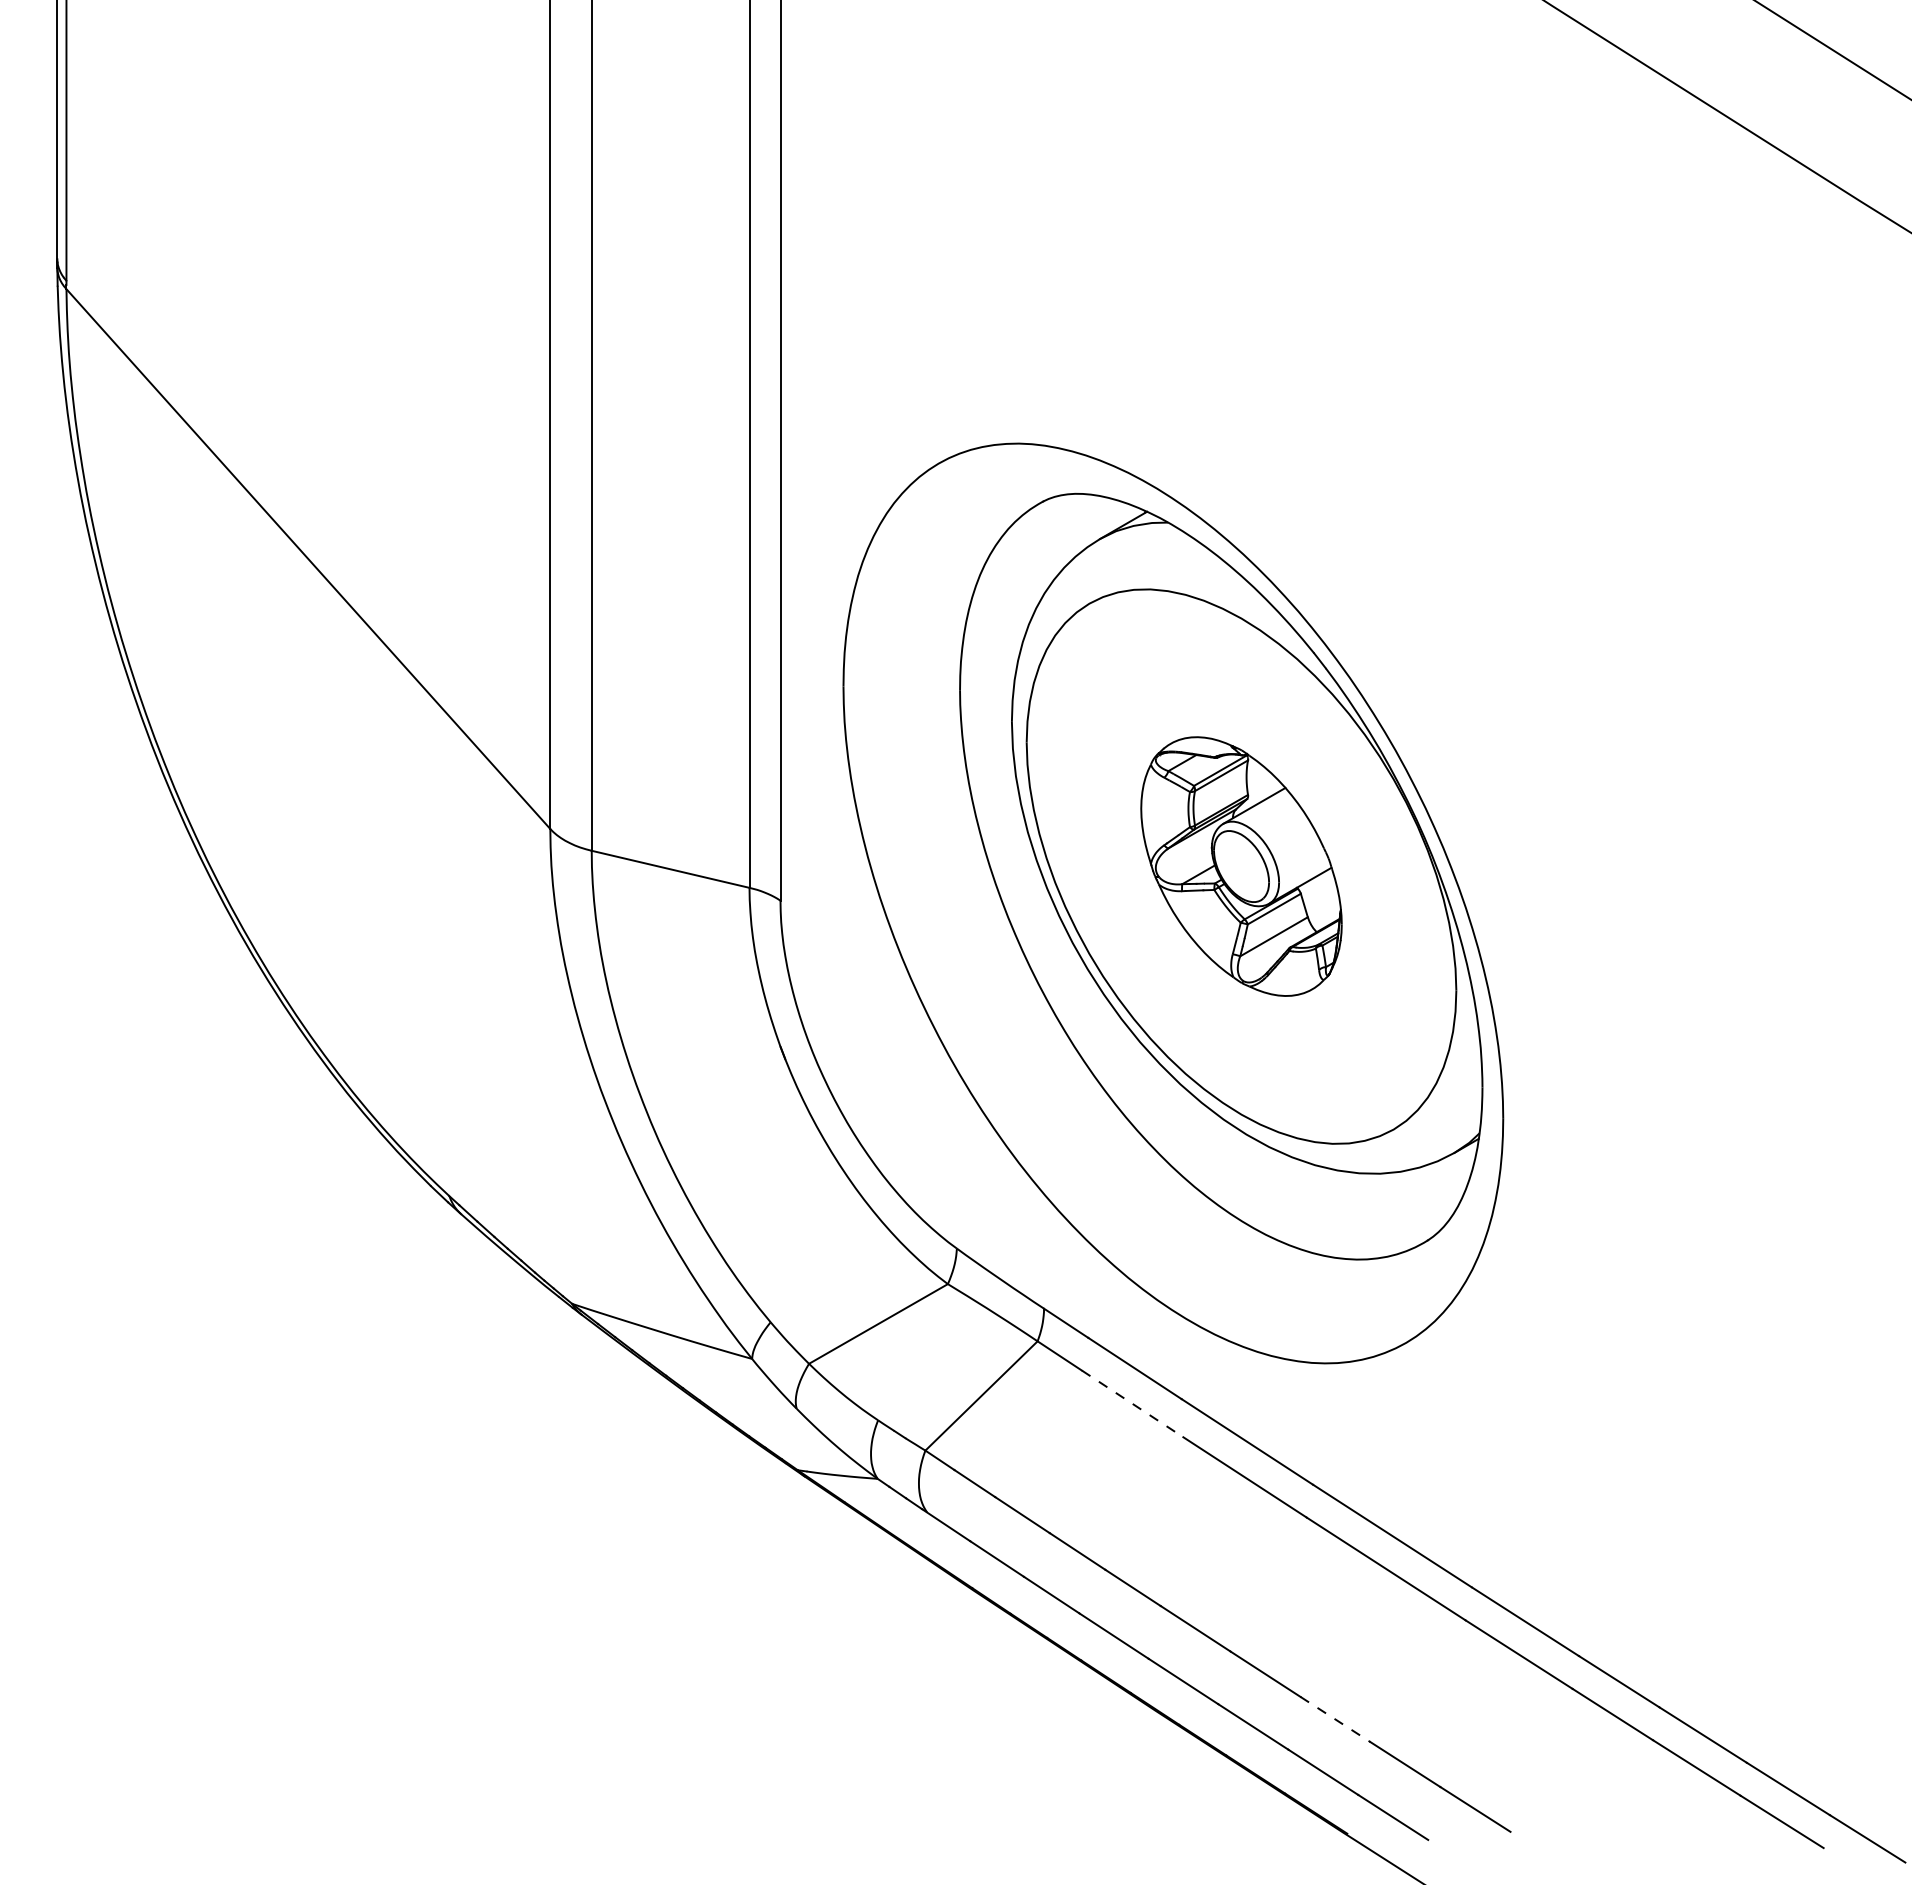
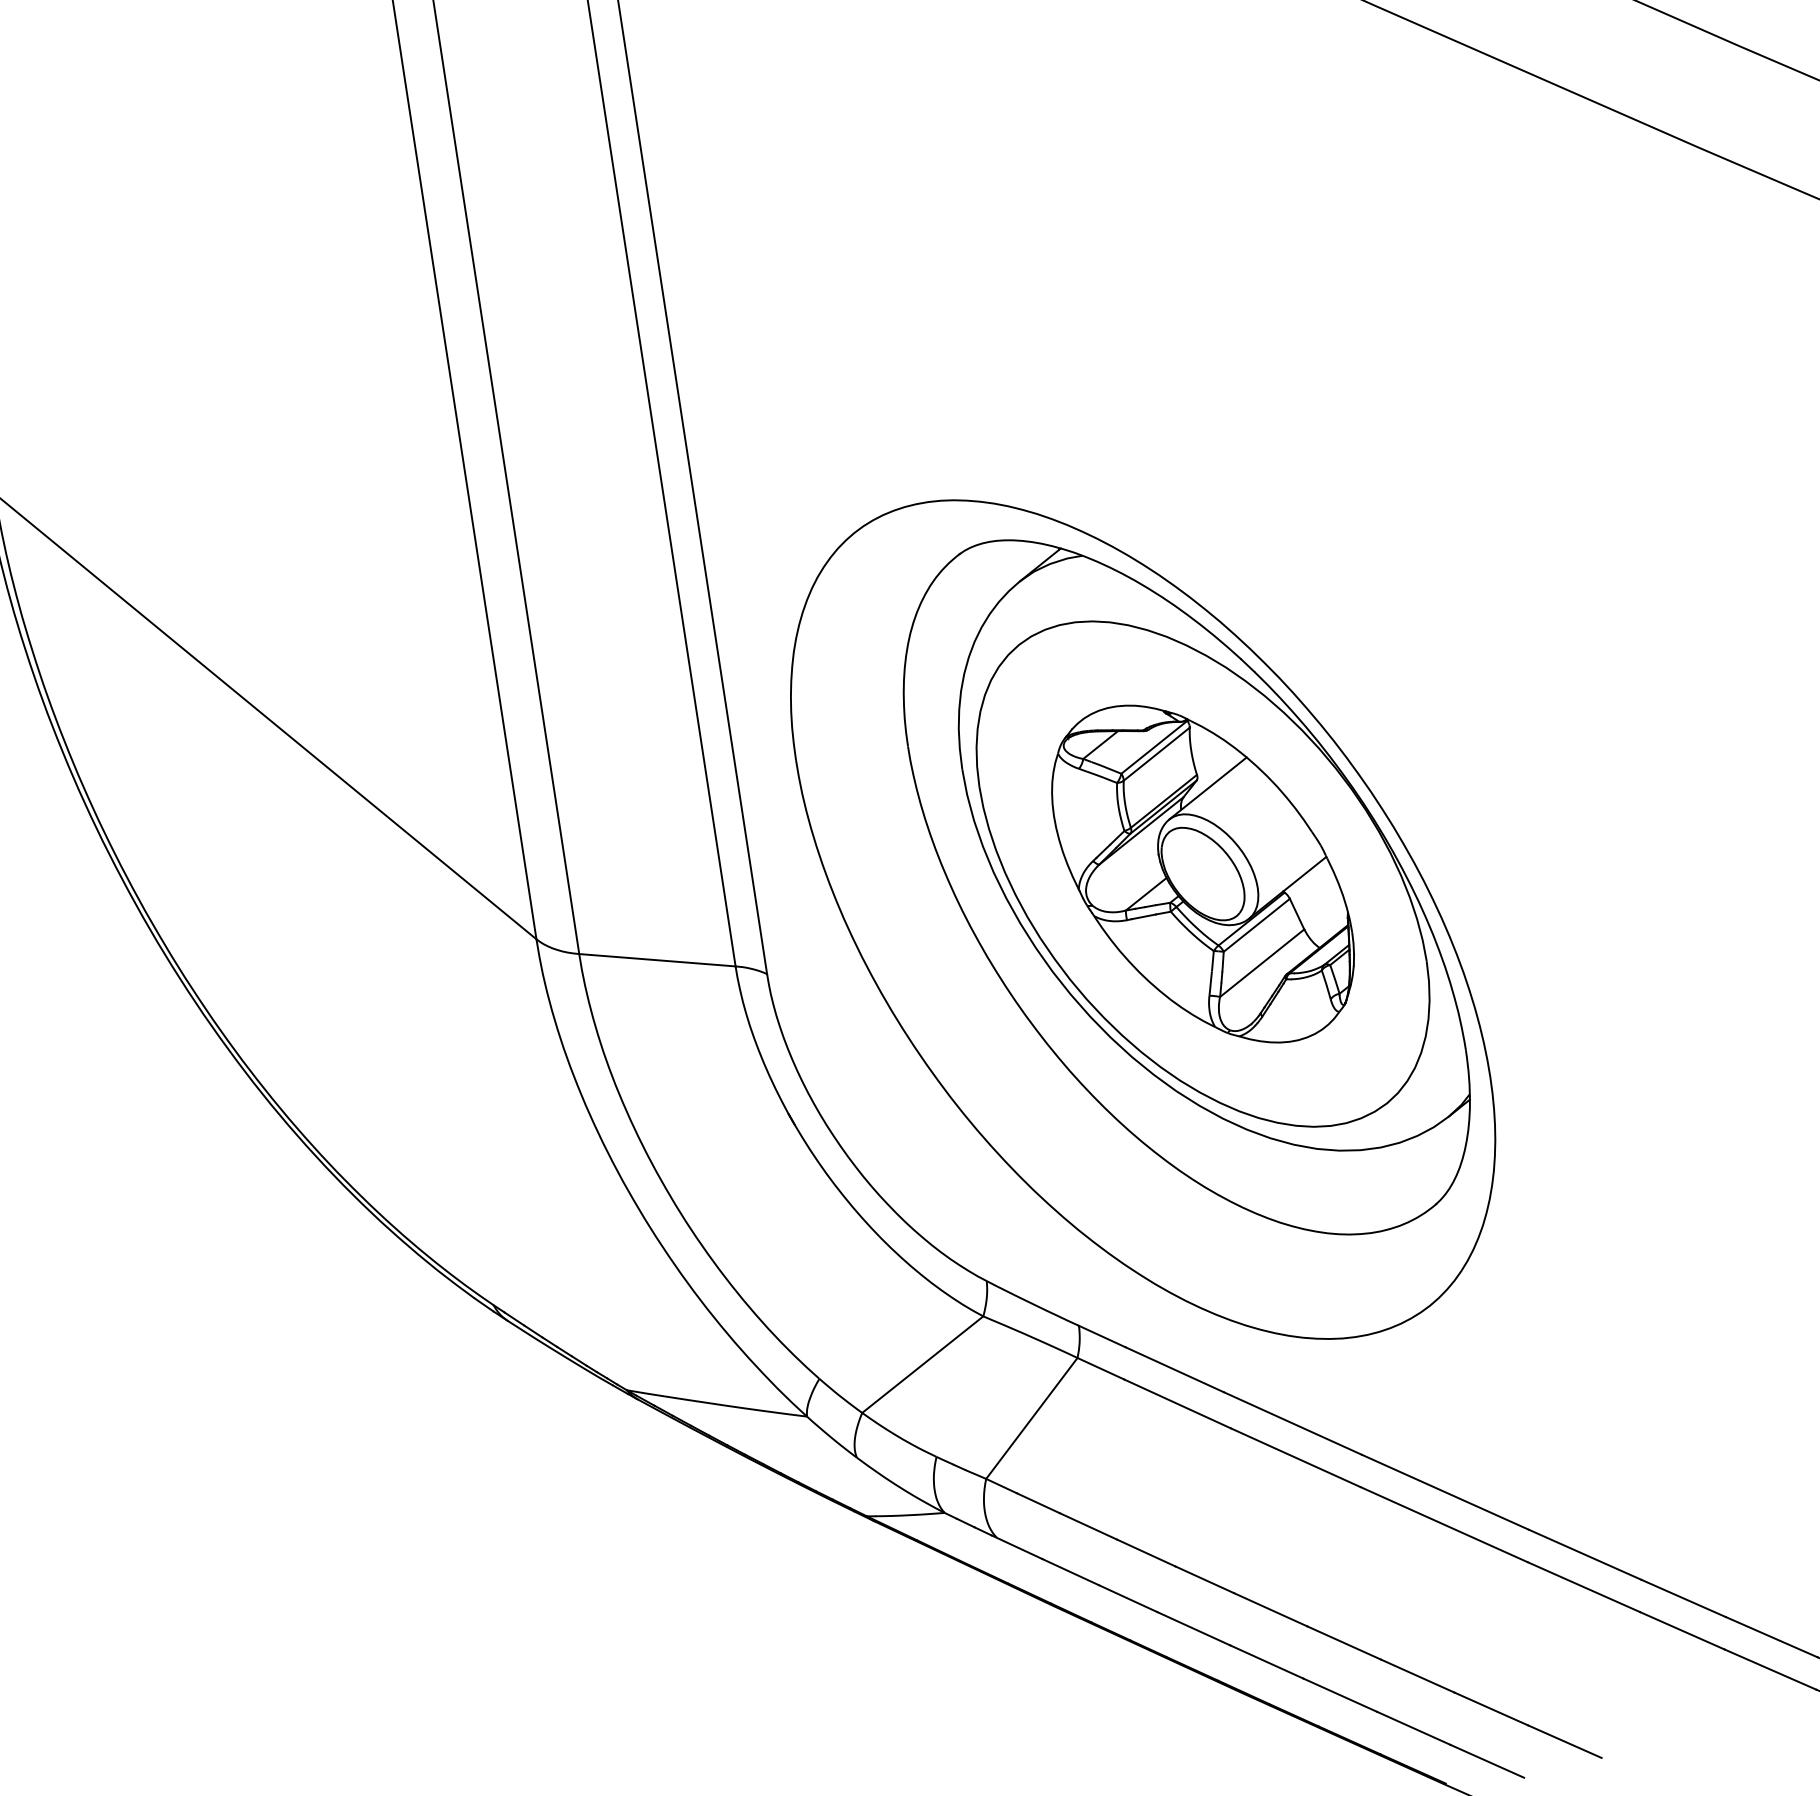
part: (1241, 866) -> (1203, 873), size x1.43
line: (1132, 1403) -> (1177, 1403), dashed -> solid
line: (1335, 1719) -> (1417, 1676), dashed -> solid

